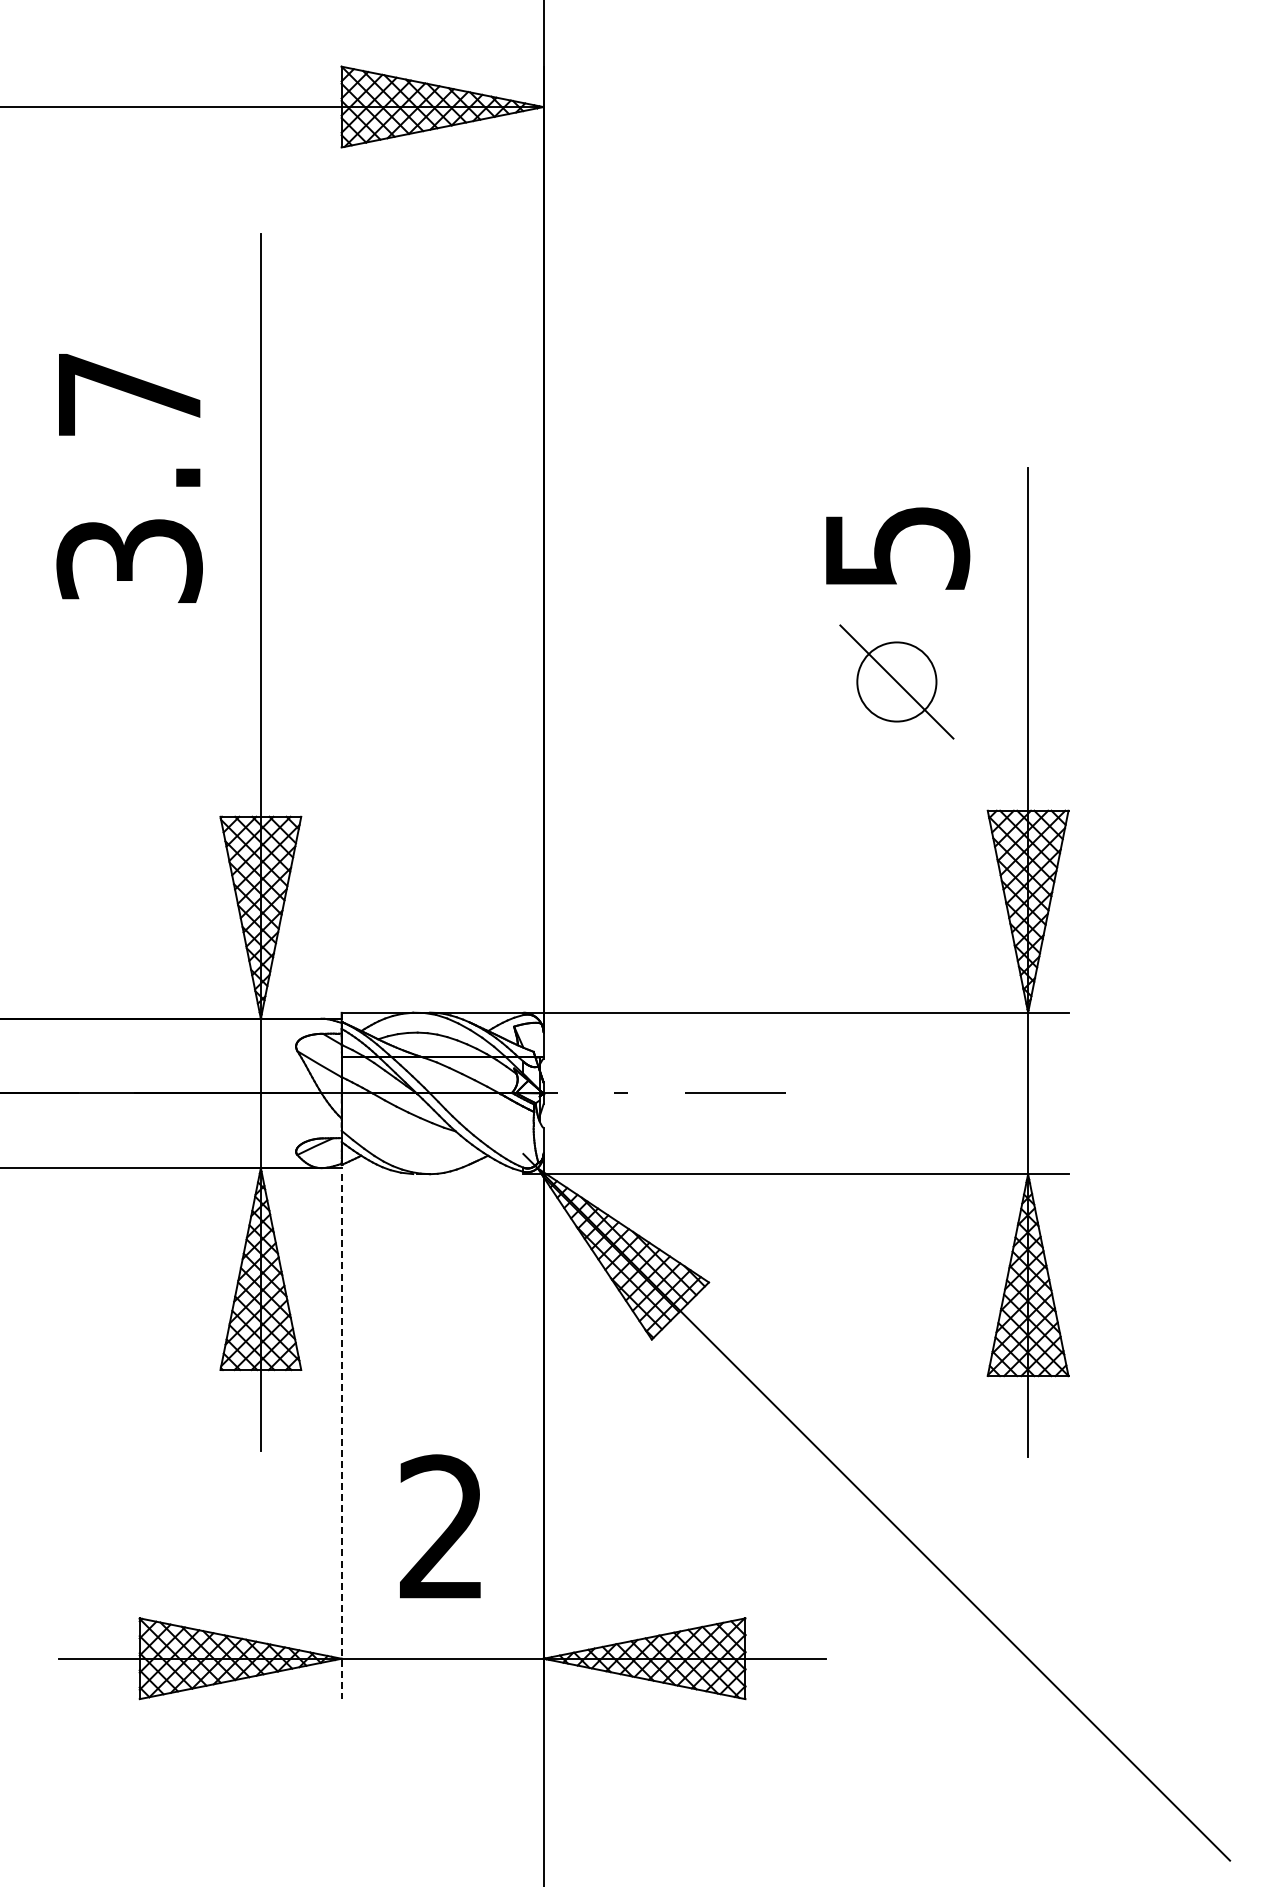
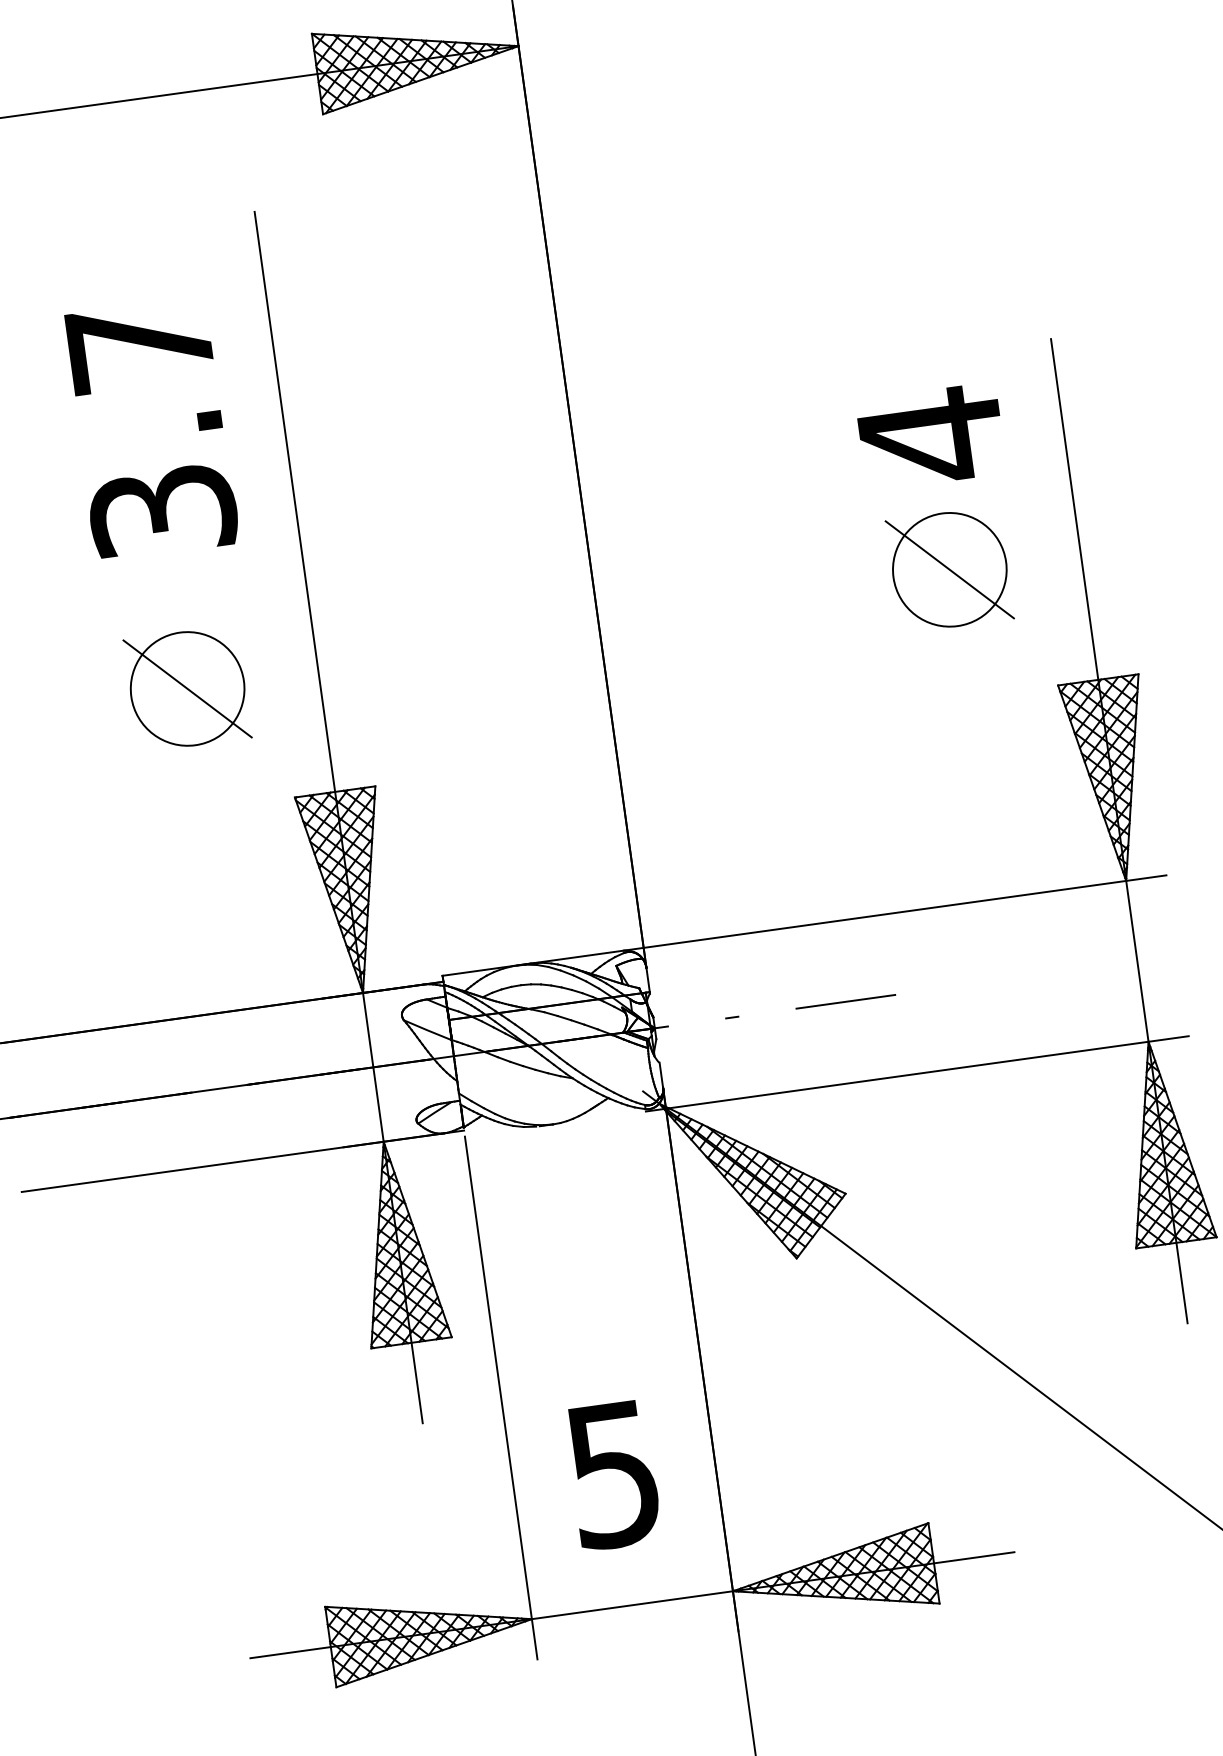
text: (129, 478) -> (151, 429), moved
text: (898, 548) -> (932, 436), 5 -> 4
circle: (896, 681) -> (949, 569), size x1.43
part: (129, 694) -> (187, 688), added
line: (341, 1437) -> (501, 1398), dashed -> solid
text: (441, 1527) -> (613, 1474), 2 -> 5

